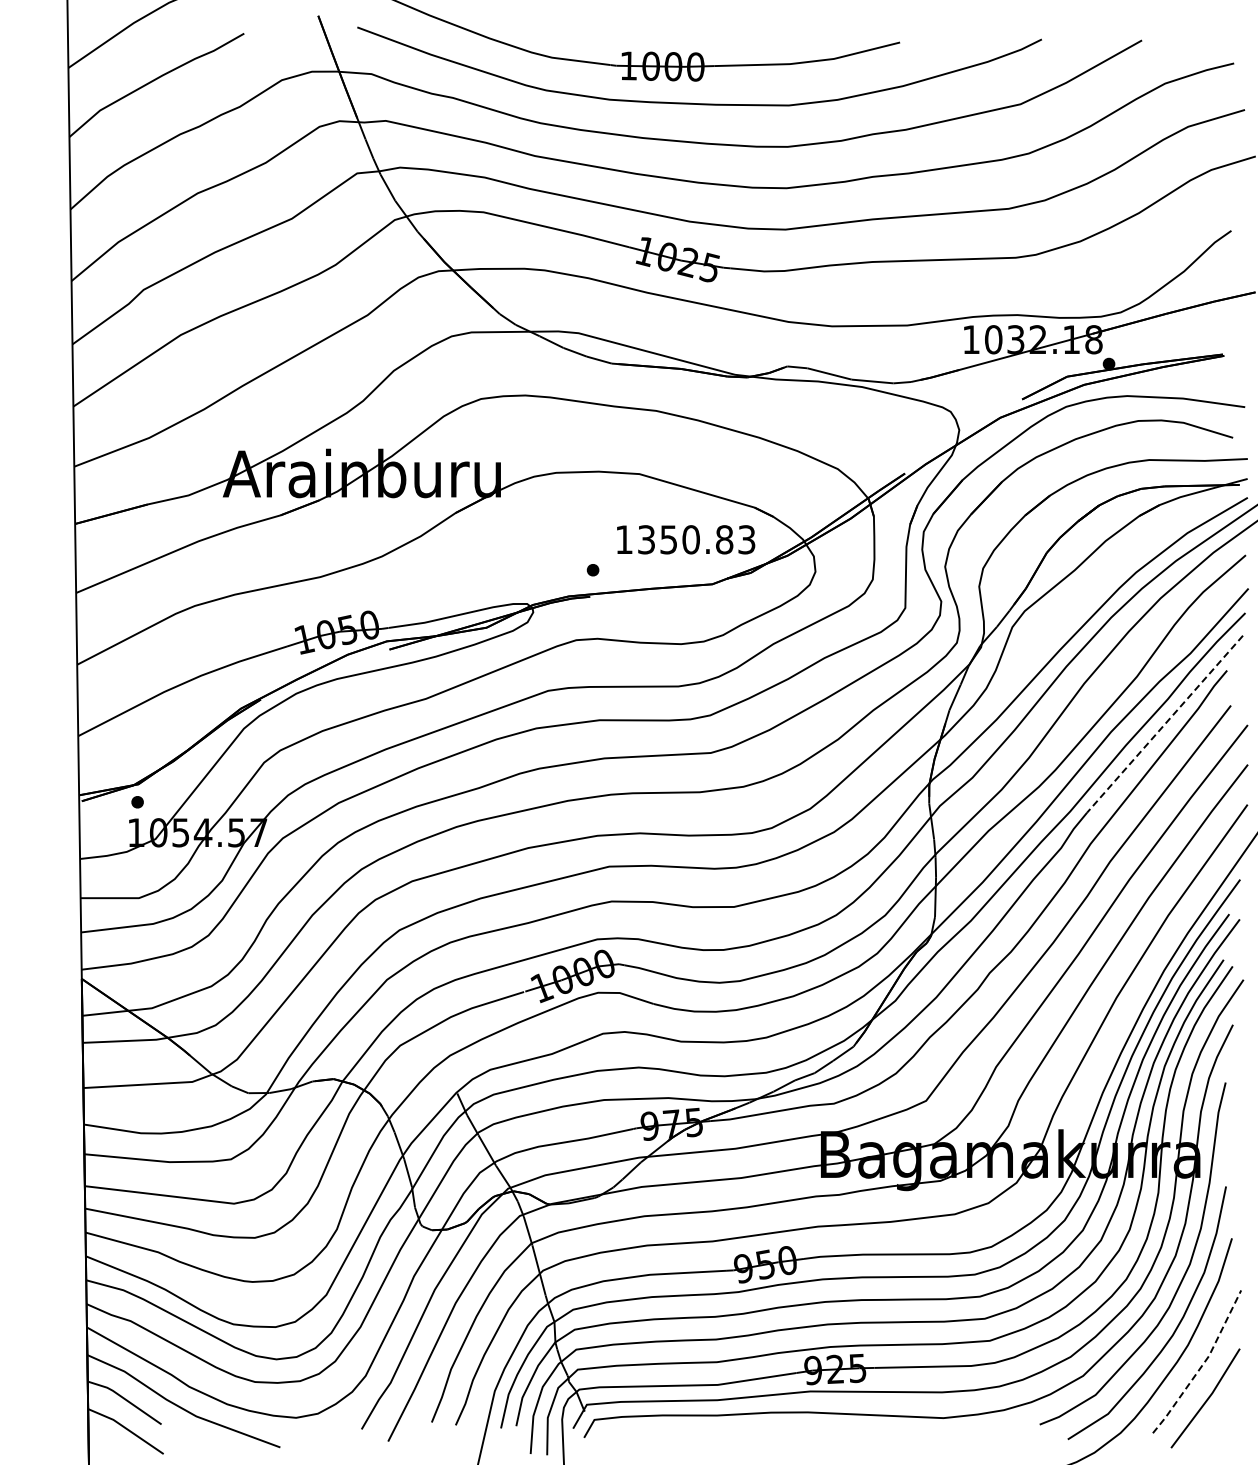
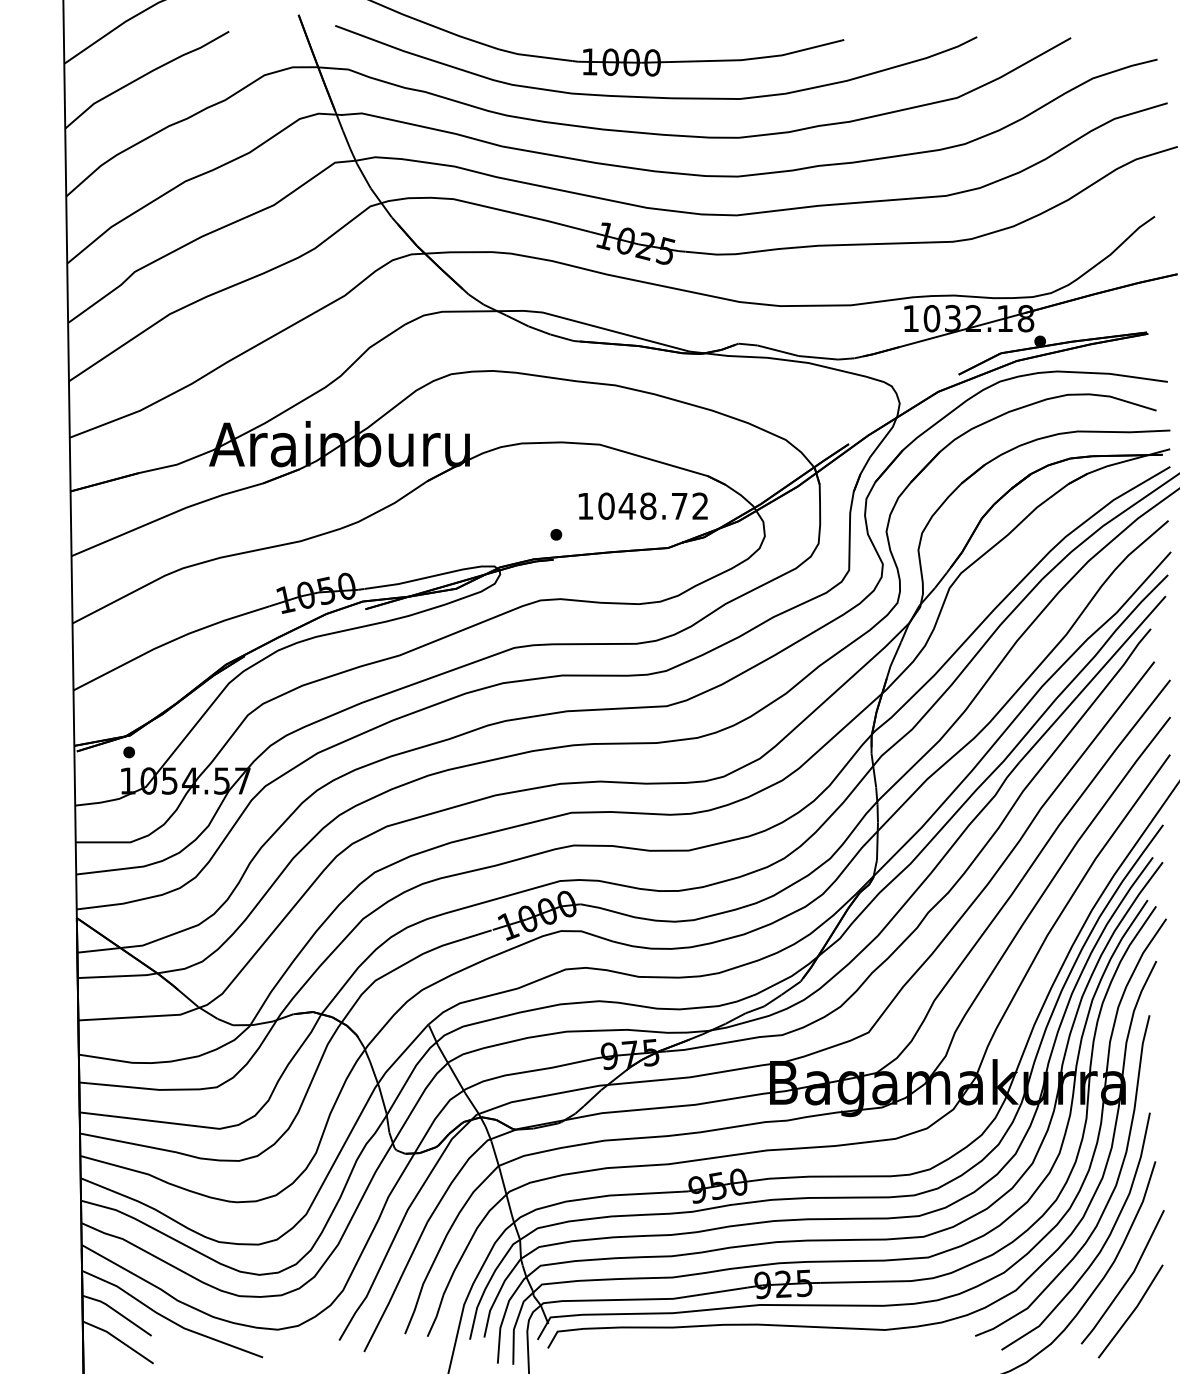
text: (696, 539) -> (653, 506), 1350.83 -> 1048.72
line: (1165, 724) -> (1093, 679), dashed -> solid
line: (1202, 1364) -> (1127, 1279), dashed -> solid

